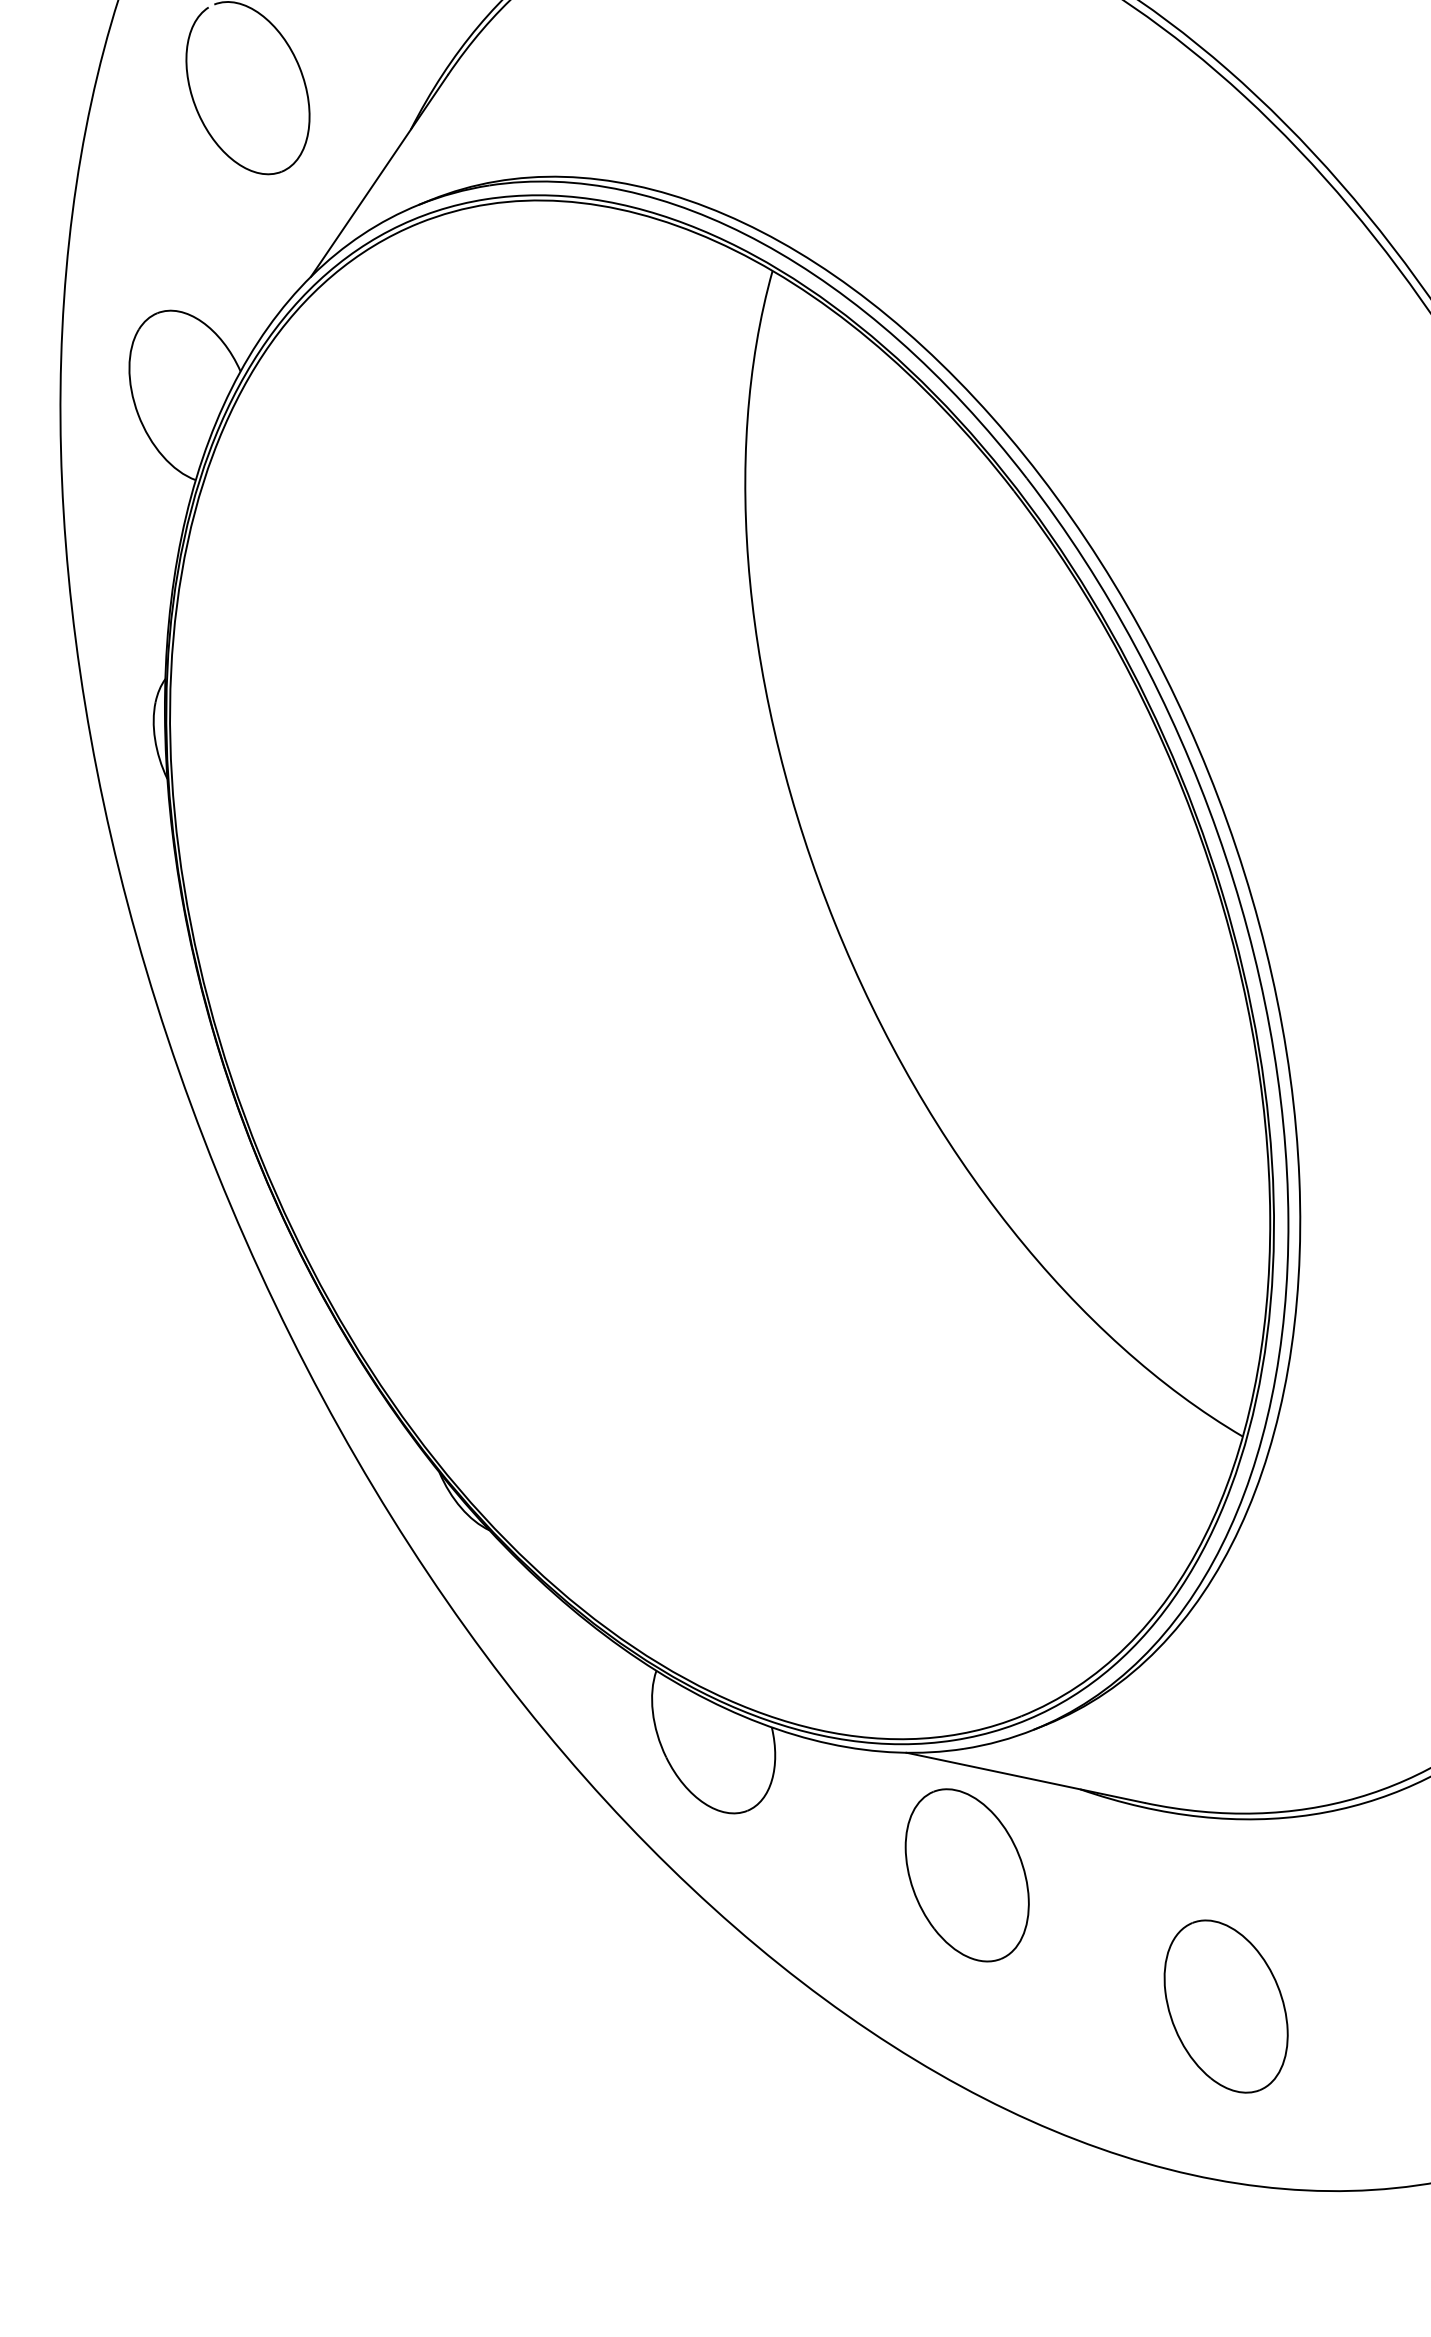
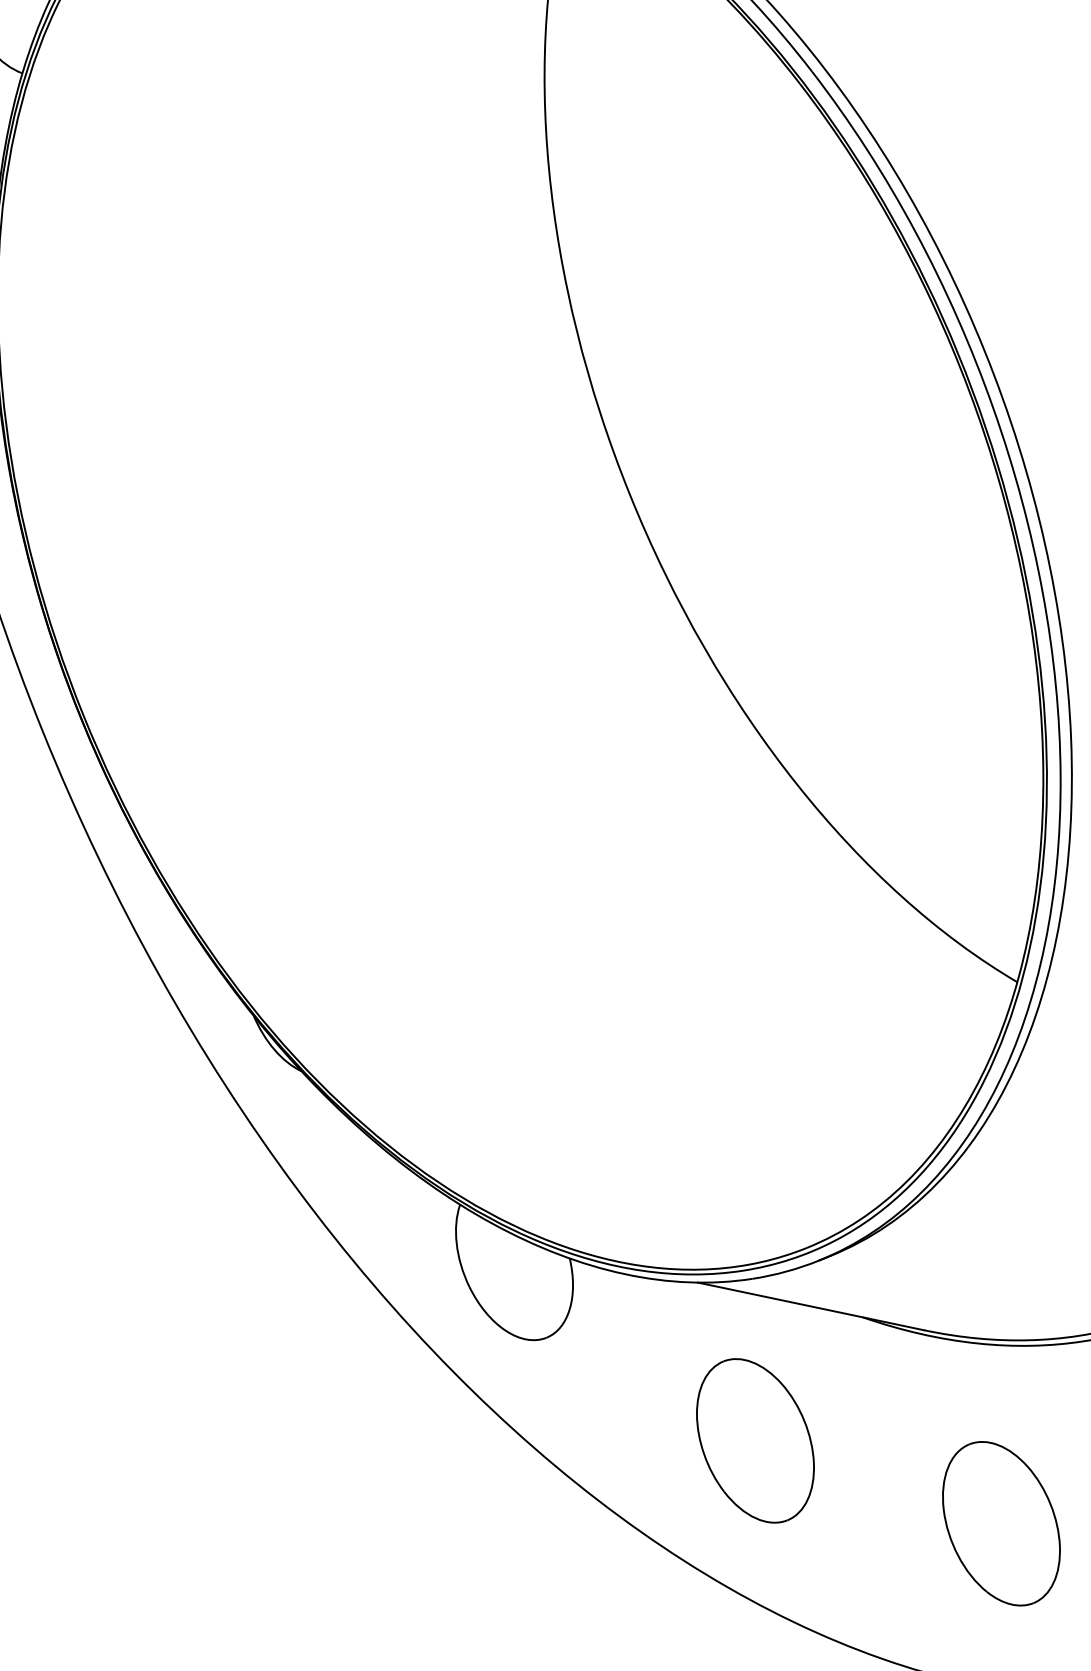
part: (966, 1875) -> (754, 1441), moved

